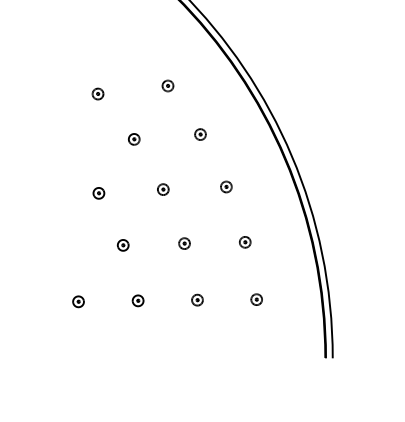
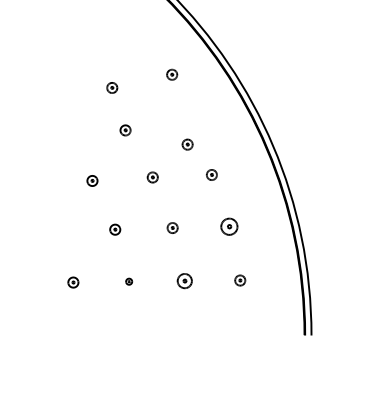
part: (167, 85) -> (171, 74), moved
part: (97, 93) -> (111, 87), moved
part: (200, 134) -> (187, 144), moved
part: (245, 242) -> (229, 227), size x1.6
part: (197, 299) -> (184, 280), size x1.4
part: (137, 300) -> (128, 281), size x0.6

